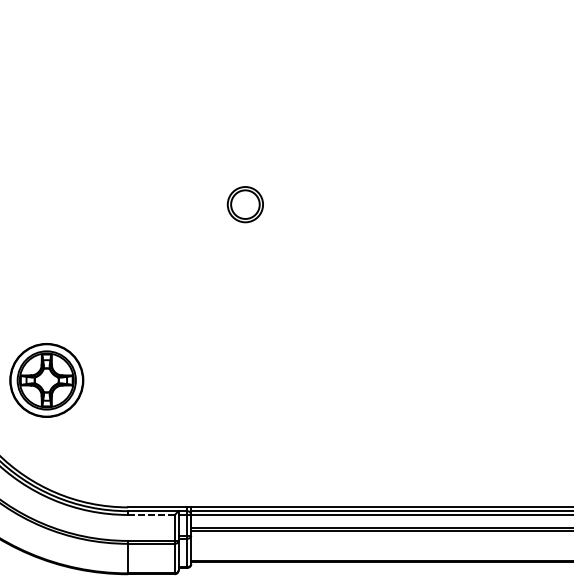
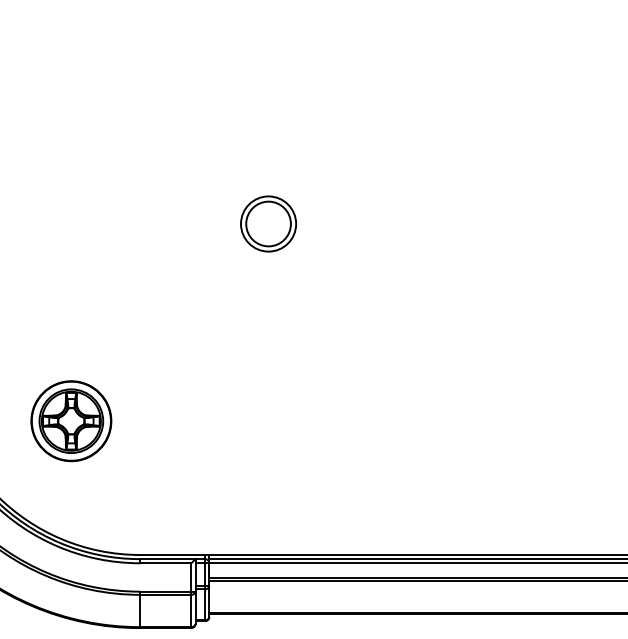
part: (245, 204) -> (268, 223), size x1.43
part: (46, 380) -> (71, 421), moved
line: (151, 515) -> (165, 563), dashed -> solid

